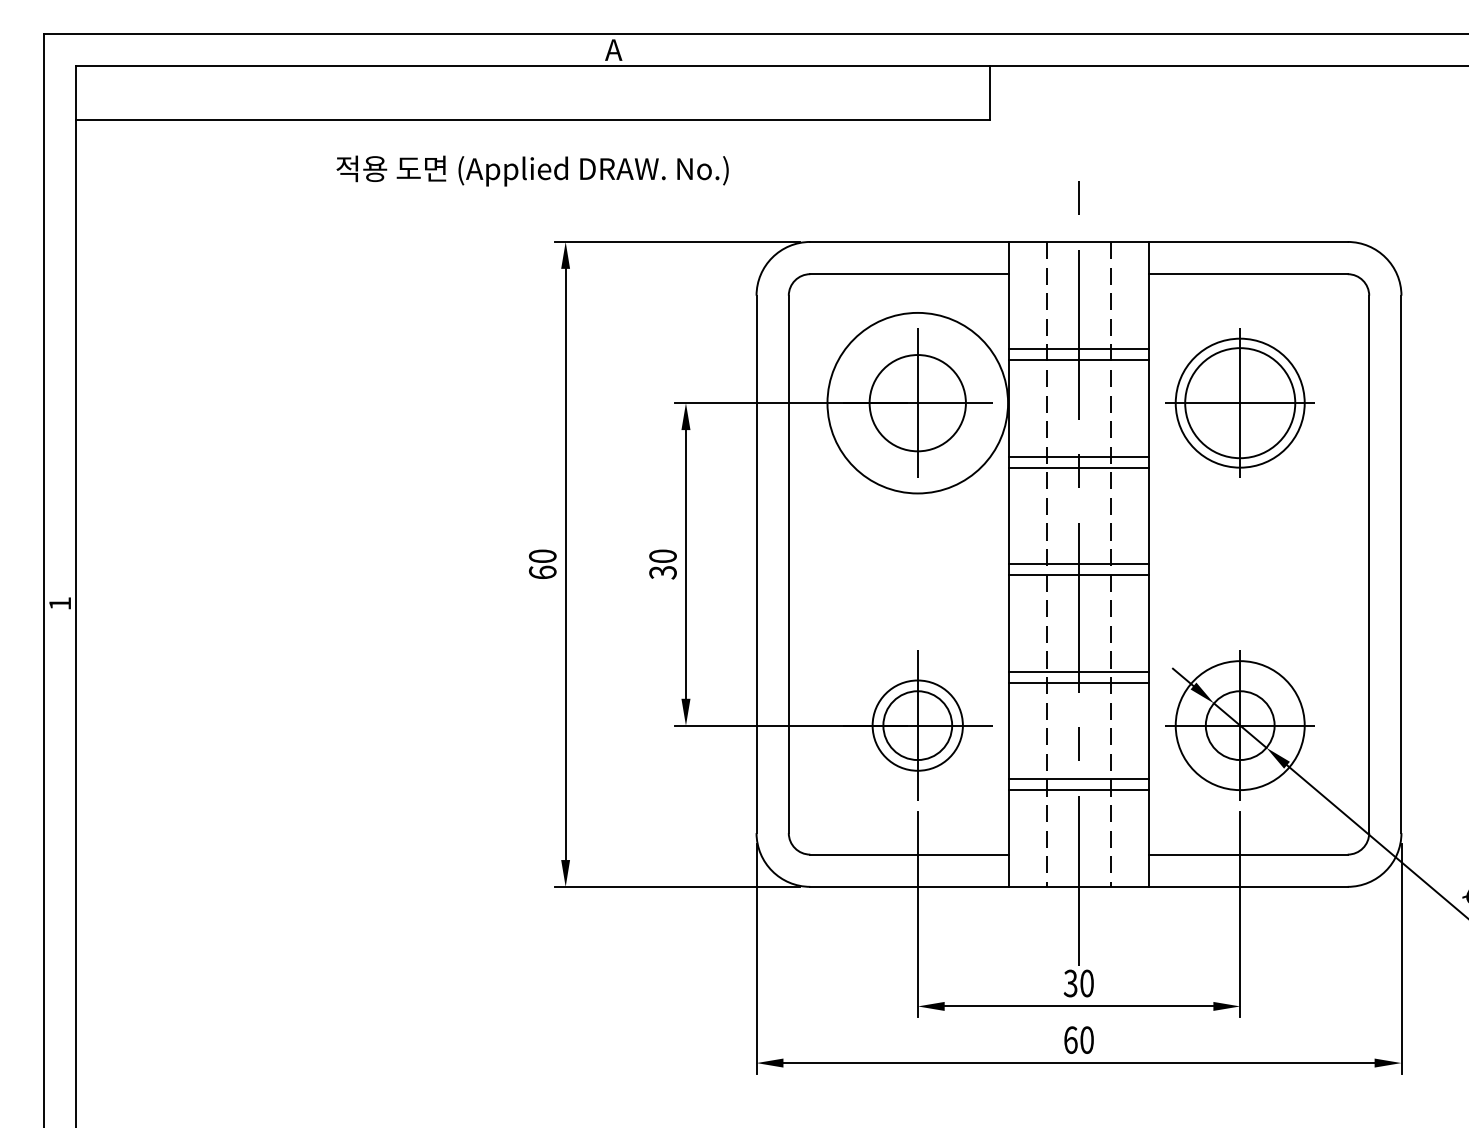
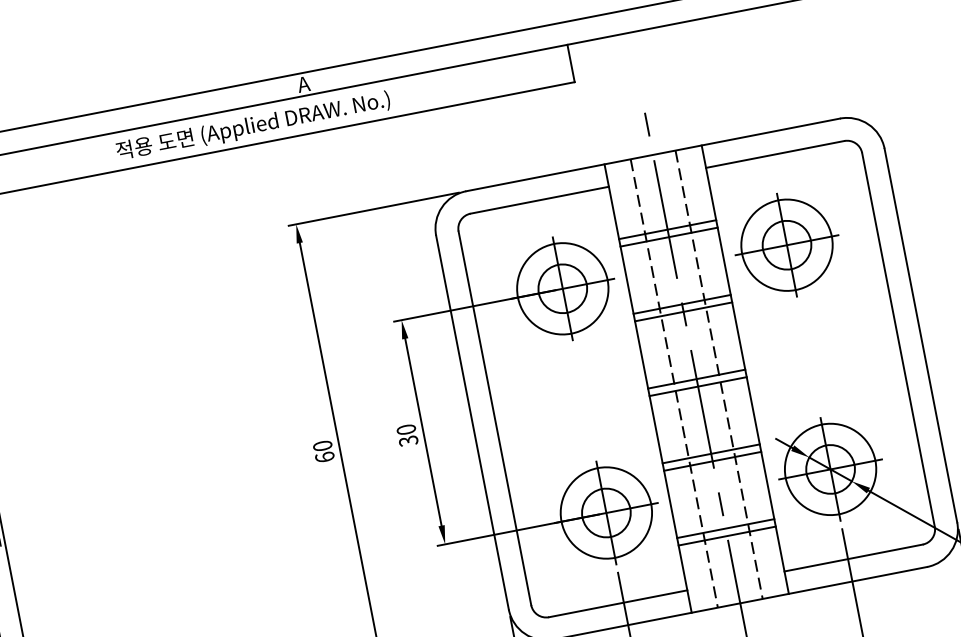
text: (532, 170) -> (253, 126), moved
circle: (917, 402) -> (562, 288), size x0.71
circle: (917, 402) -> (562, 288), size x0.71
circle: (1239, 402) -> (786, 244), size x0.62
circle: (917, 725) -> (606, 512), size x1.43

